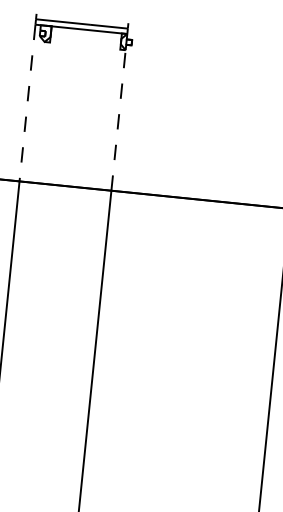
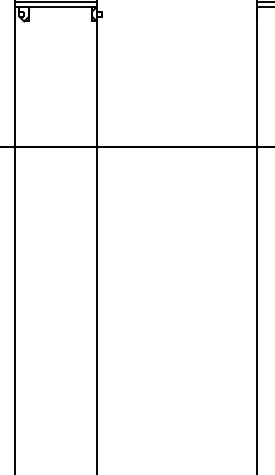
line: (27, 103) -> (14, 77), dashed -> solid
line: (118, 120) -> (96, 84), dashed -> solid

